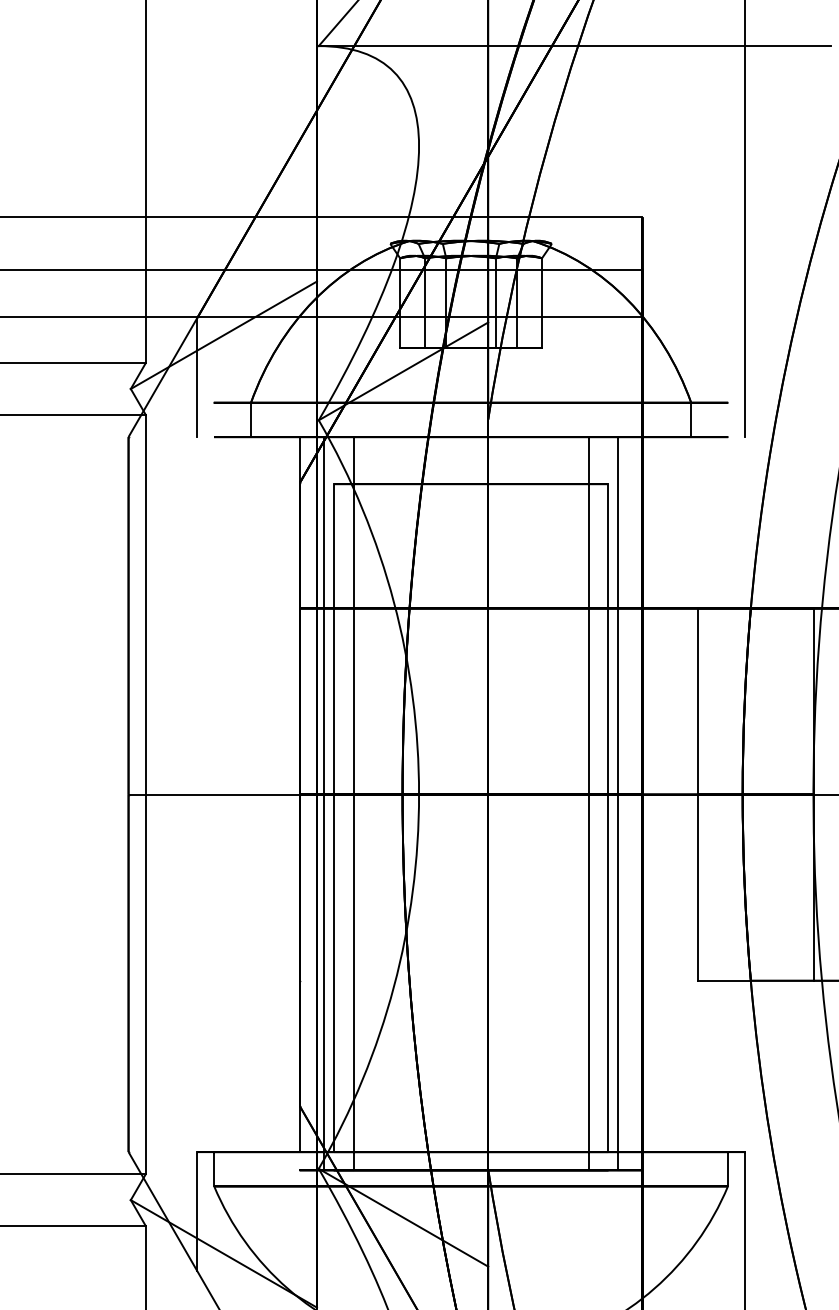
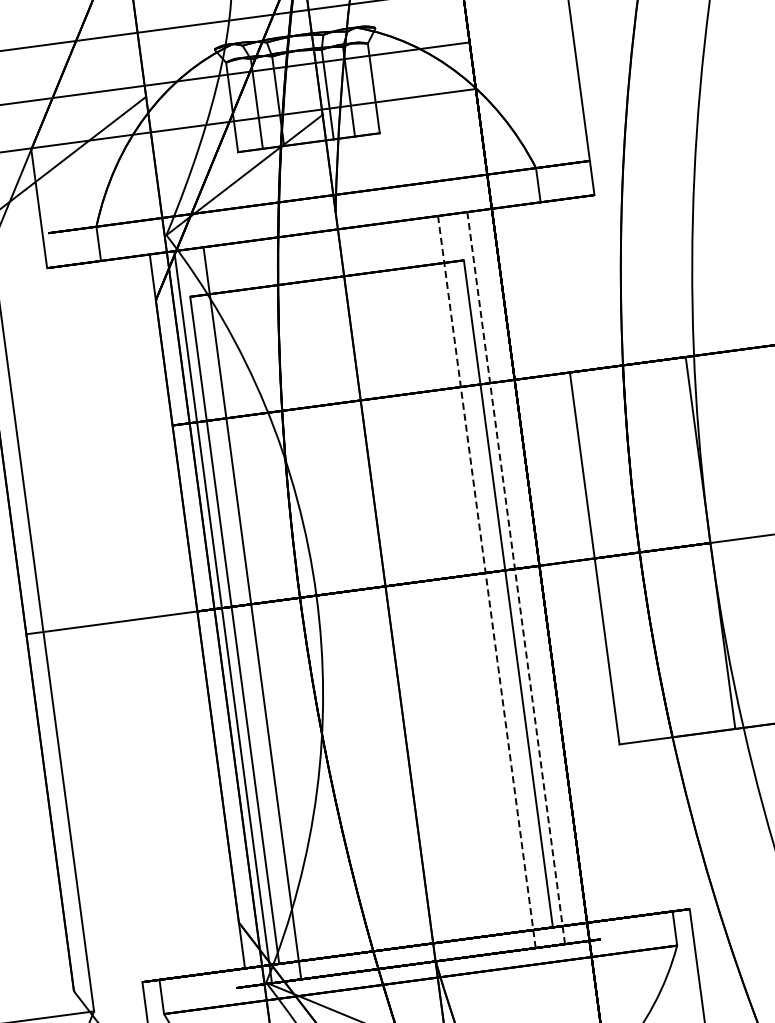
line: (588, 803) -> (486, 581), solid -> dashed
line: (617, 803) -> (515, 578), solid -> dashed

